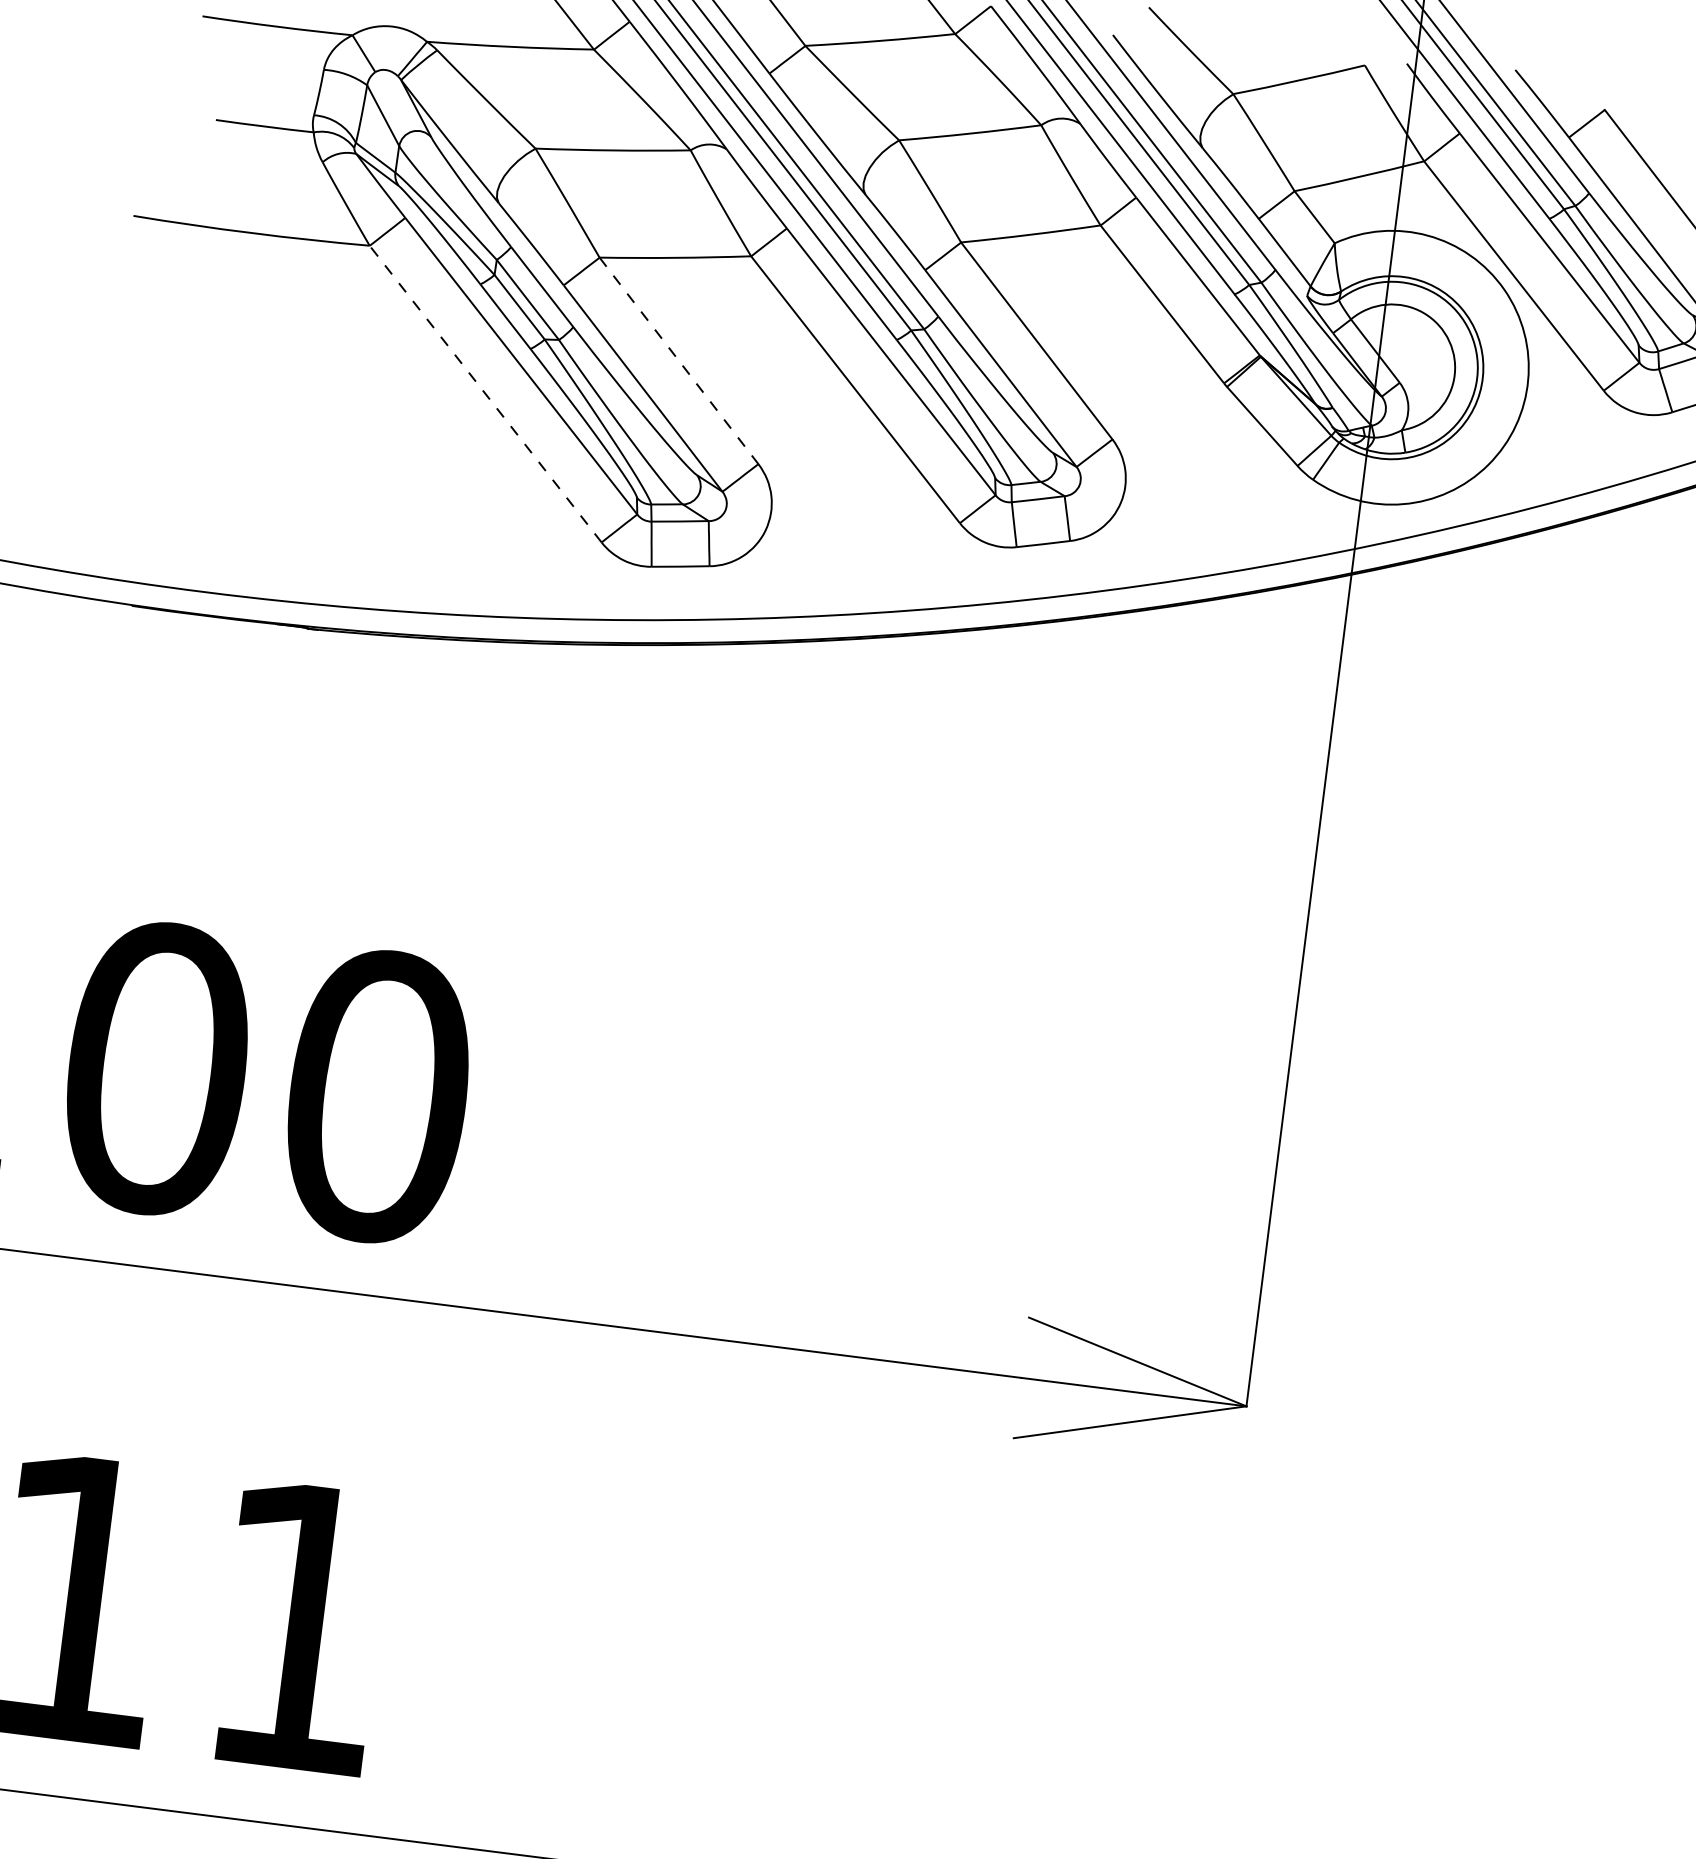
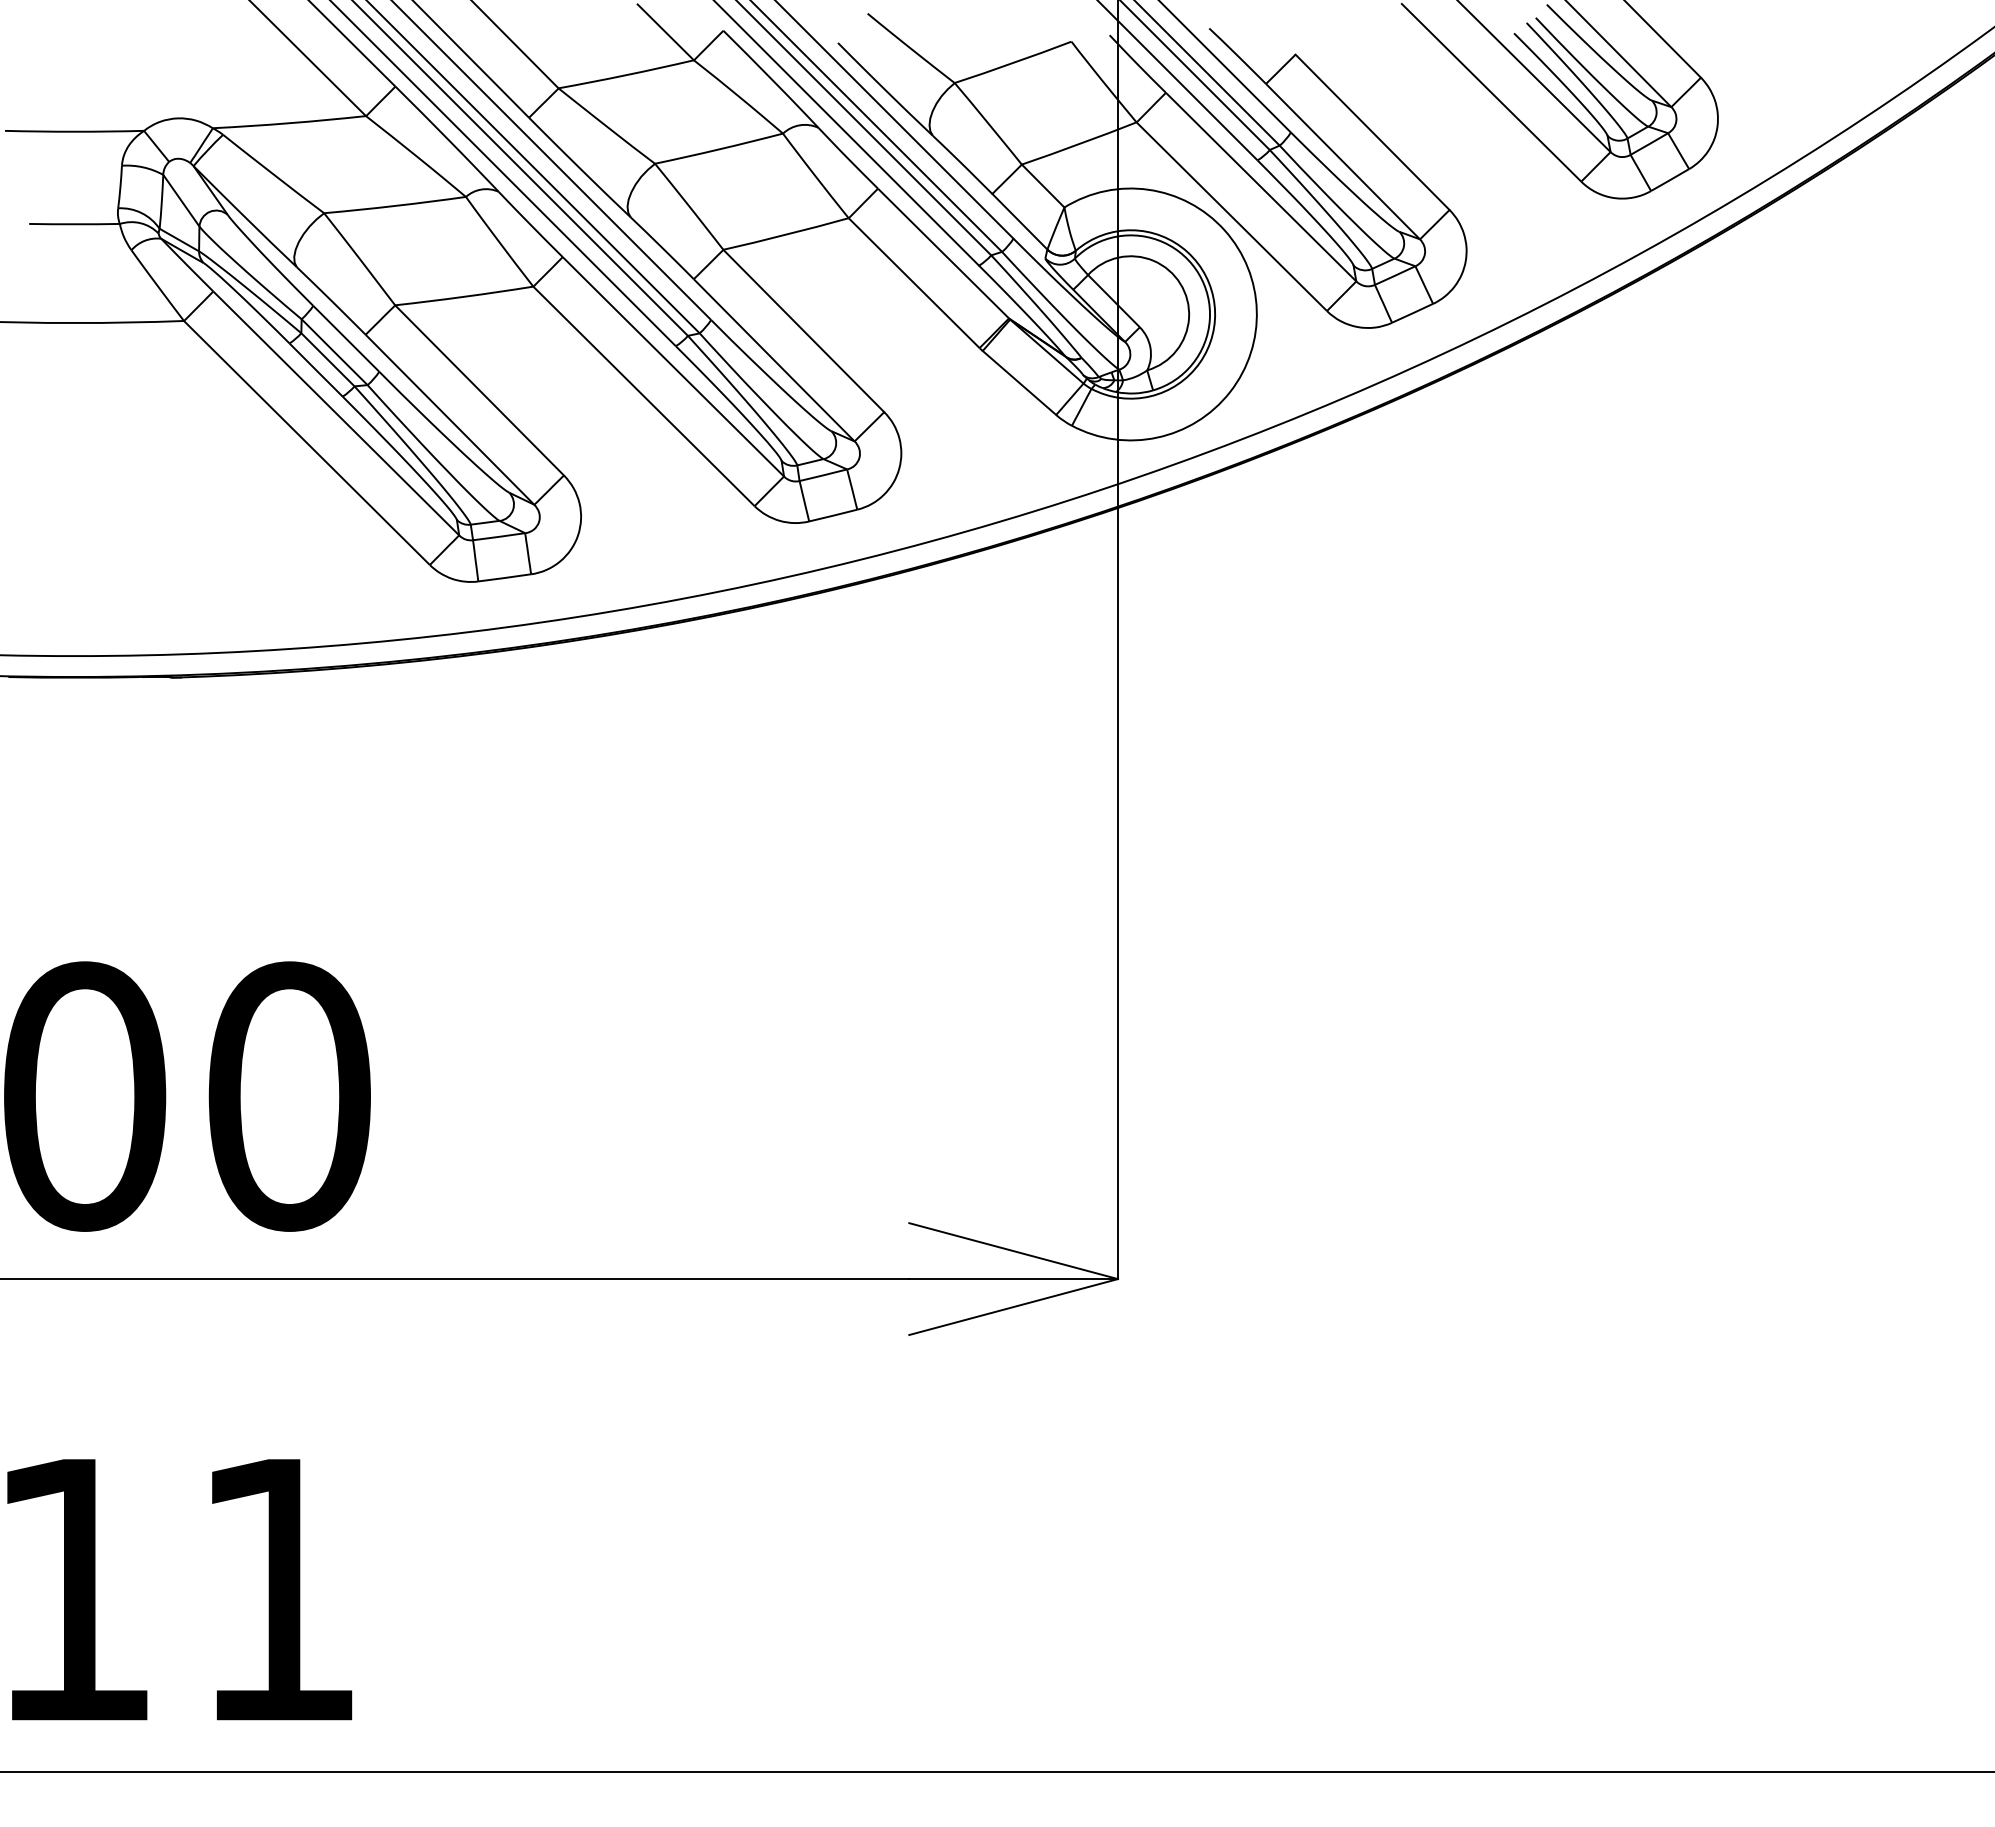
line: (678, 360) -> (479, 390), dashed -> solid
line: (486, 394) -> (307, 443), dashed -> solid

